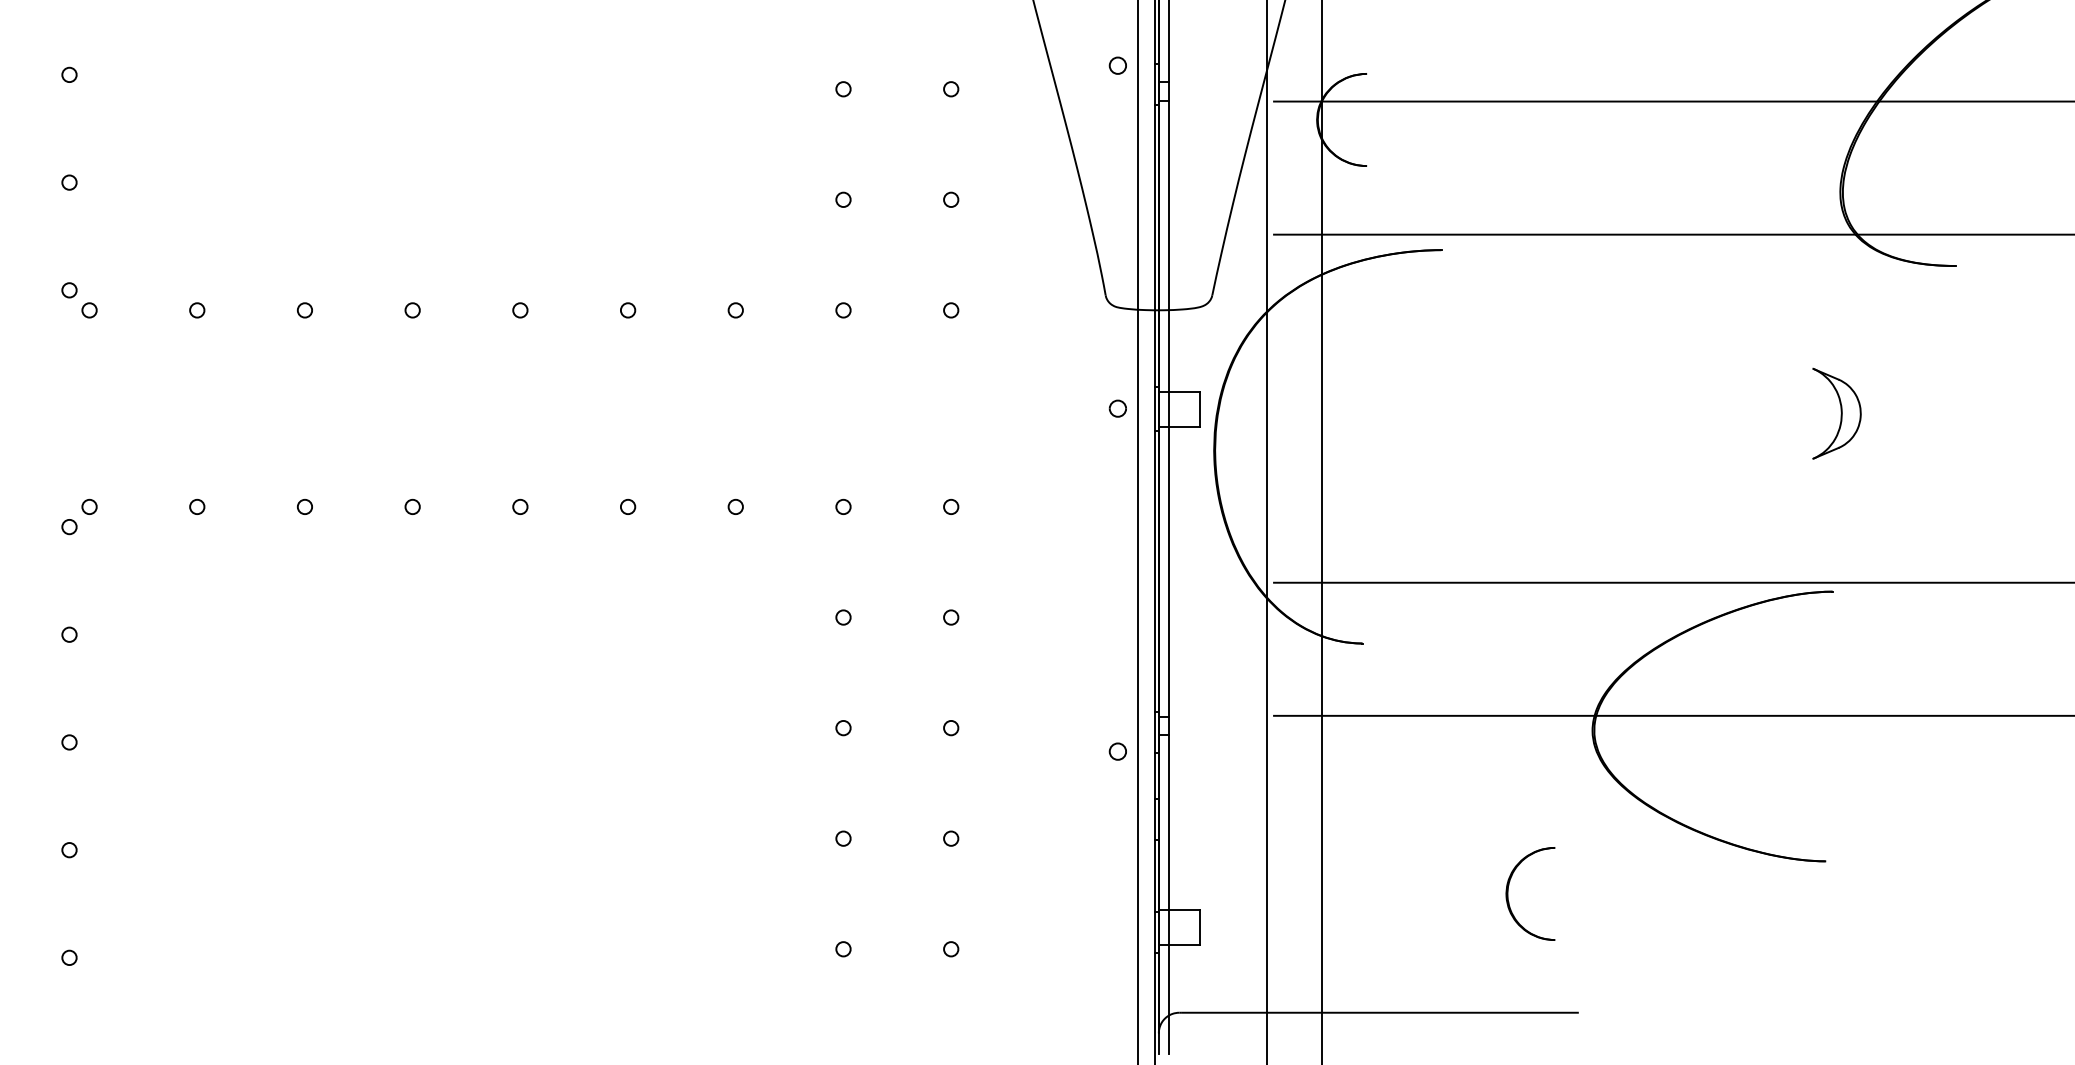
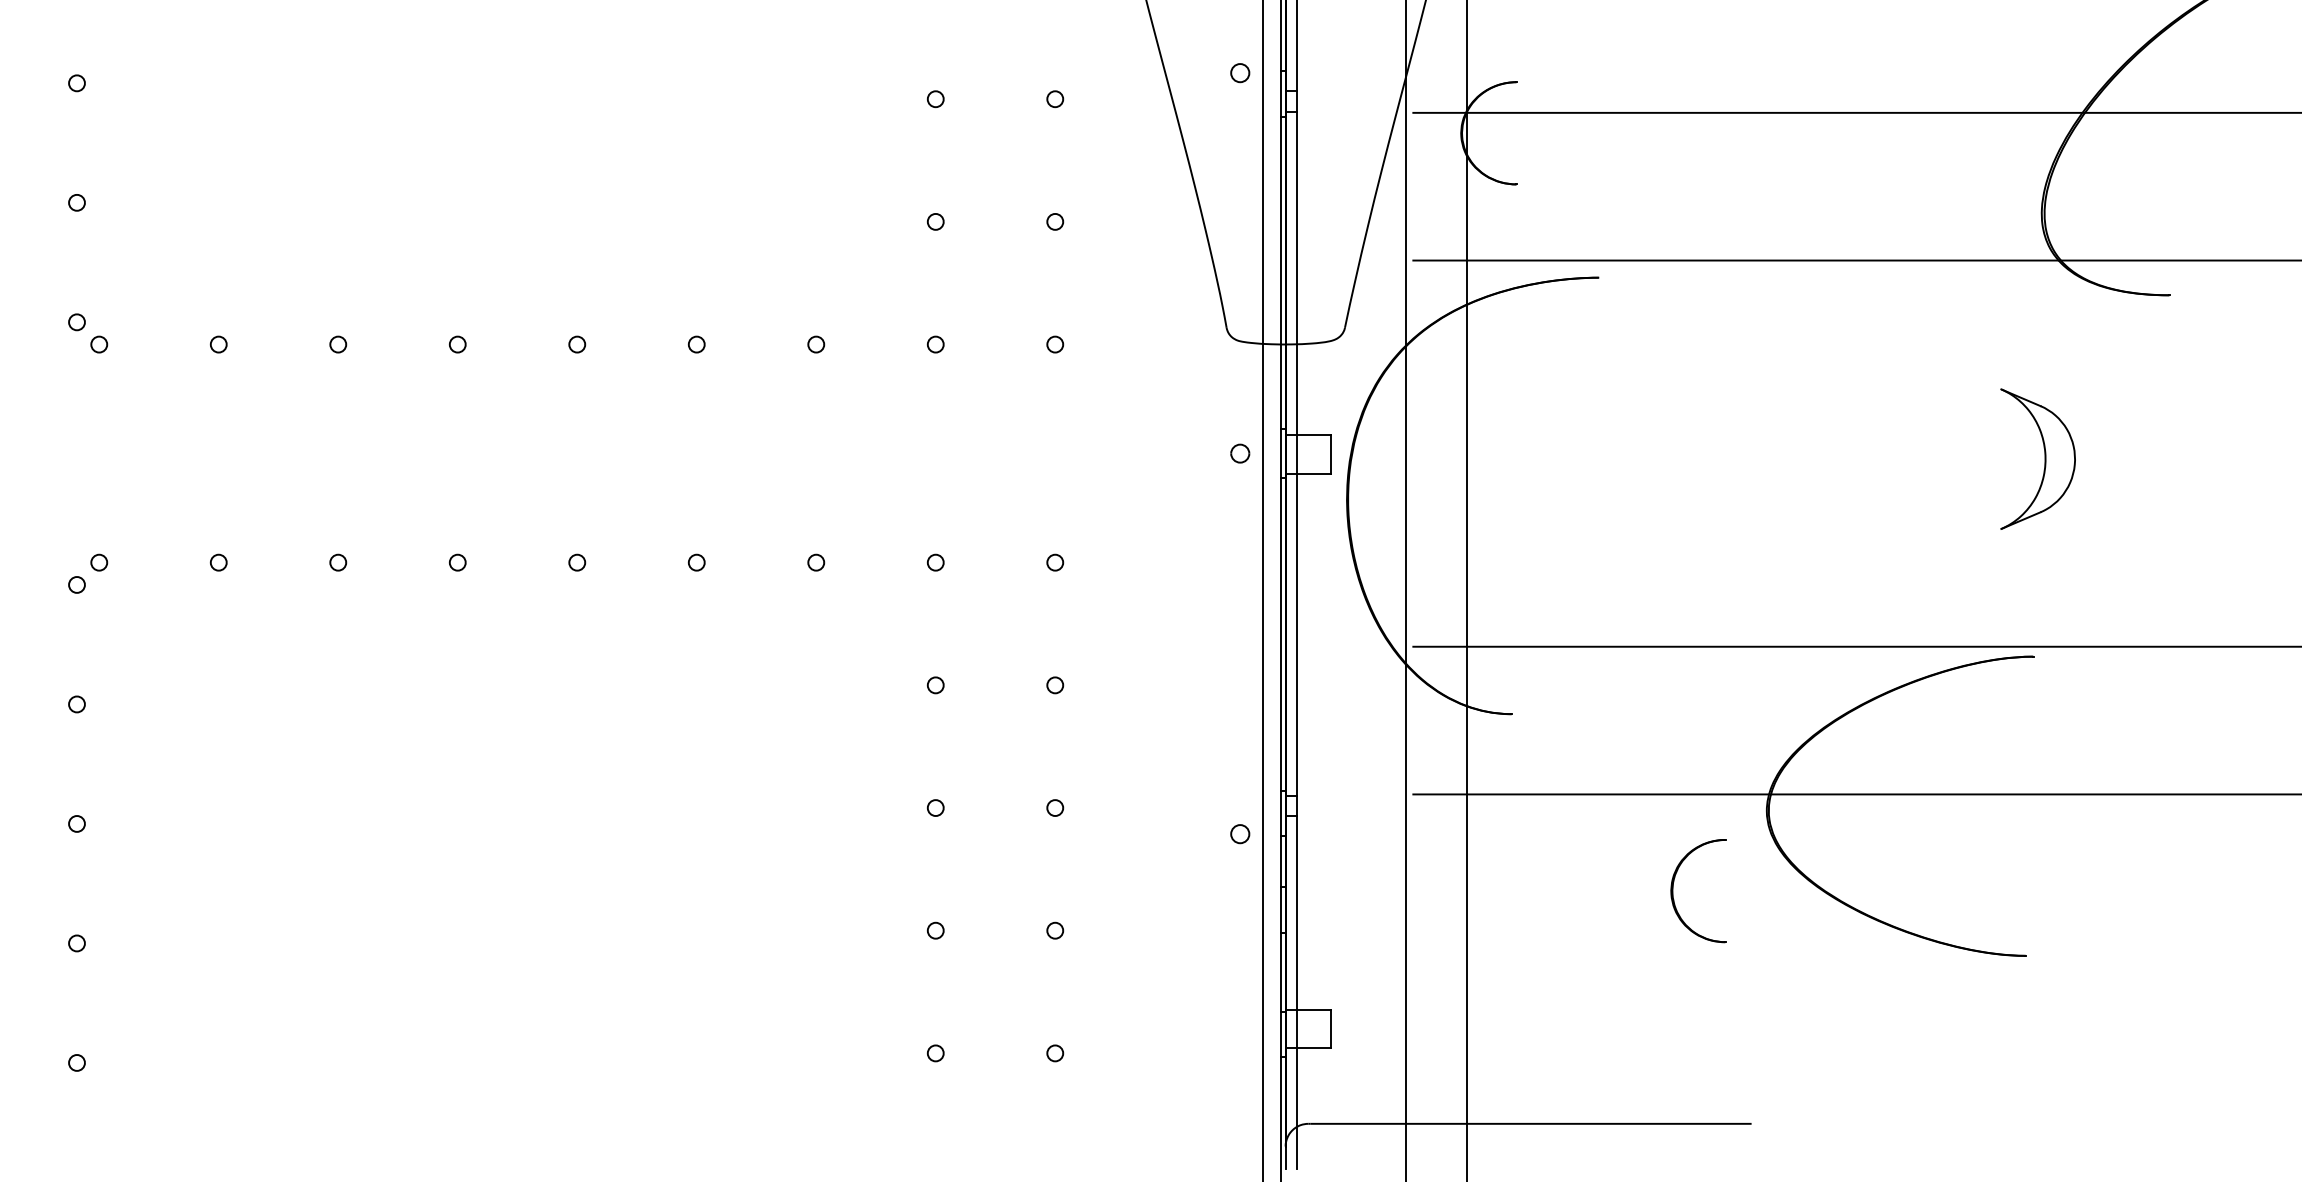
part: (1836, 413) -> (2037, 459), size x1.4
part: (1508, 894) -> (1673, 891), moved

